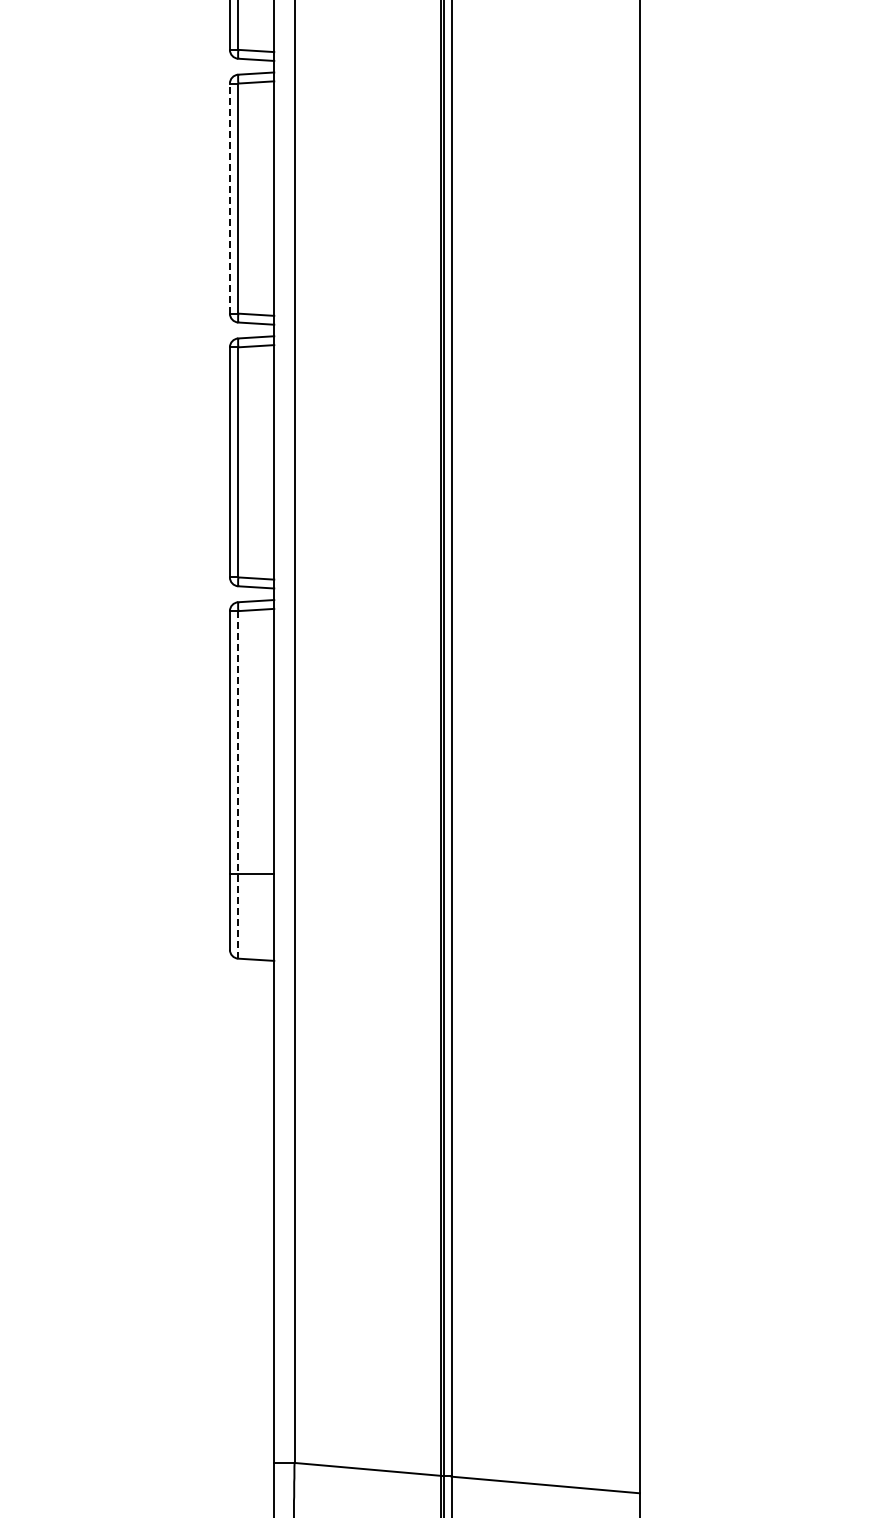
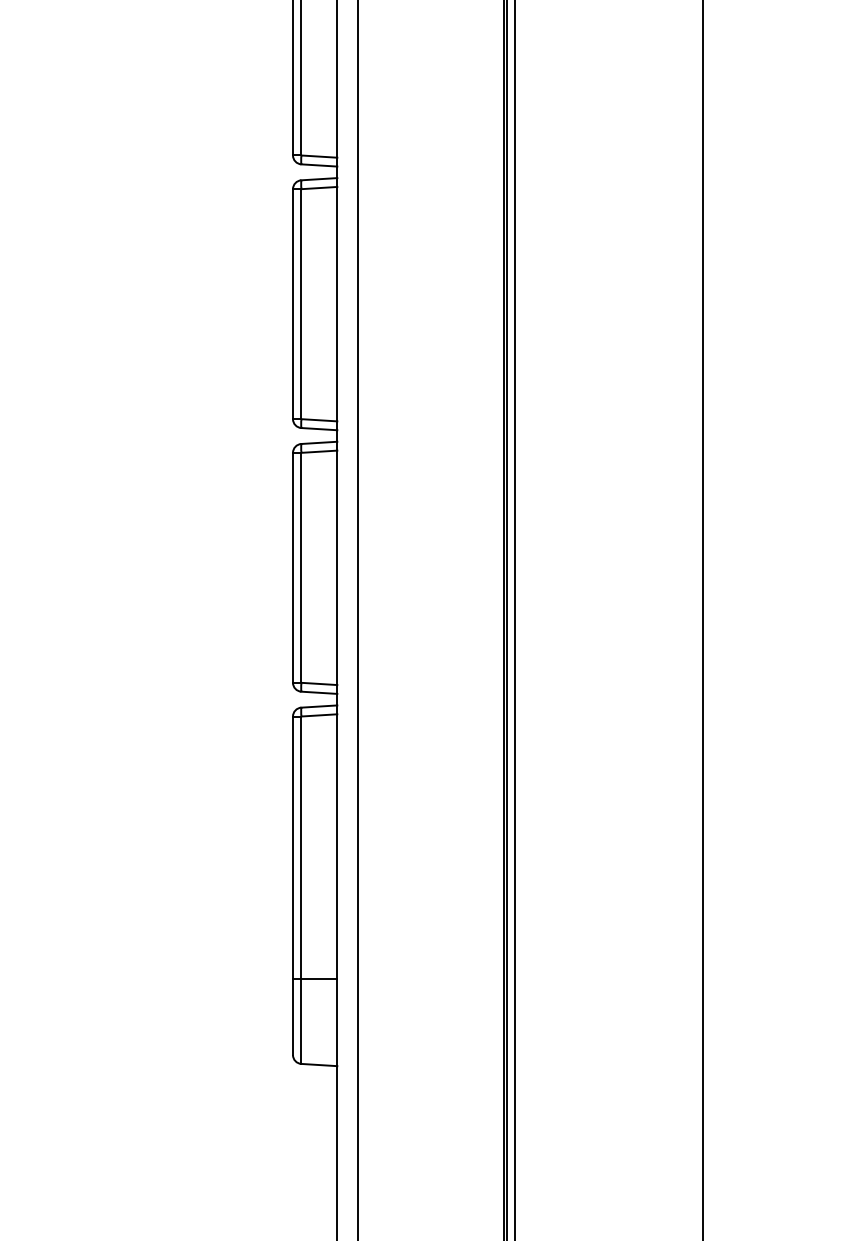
line: (229, 198) -> (292, 304), dashed -> solid
line: (238, 784) -> (301, 889), dashed -> solid

